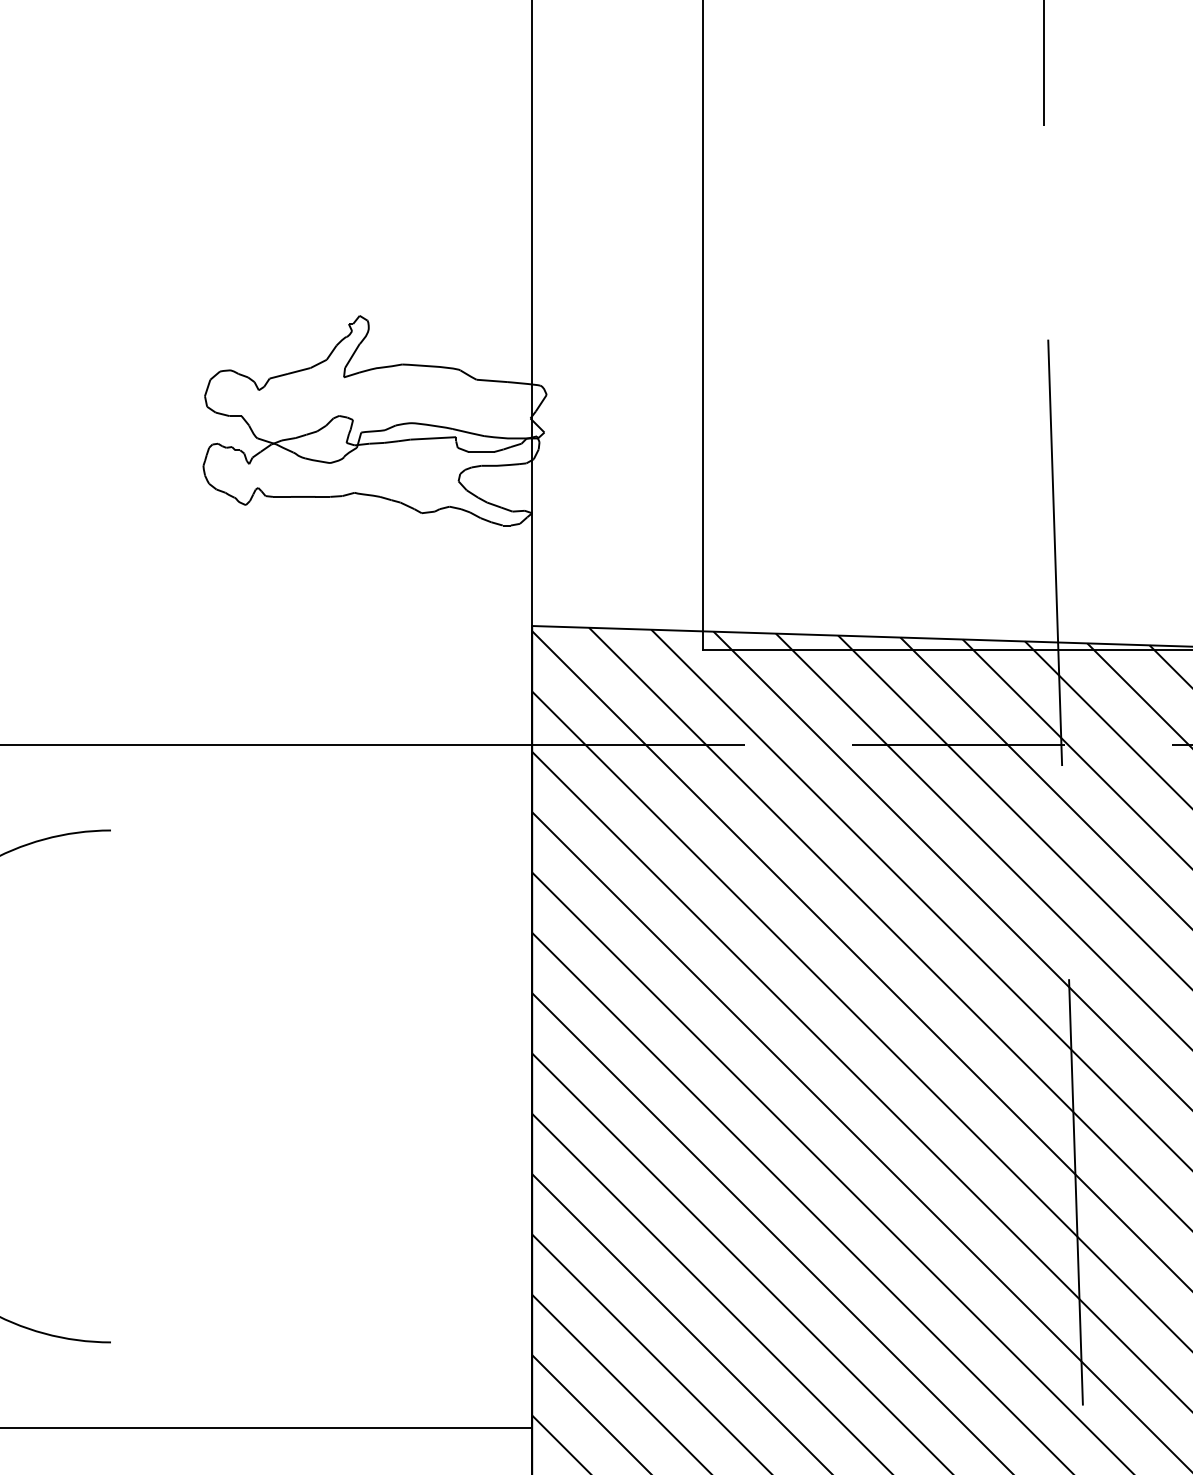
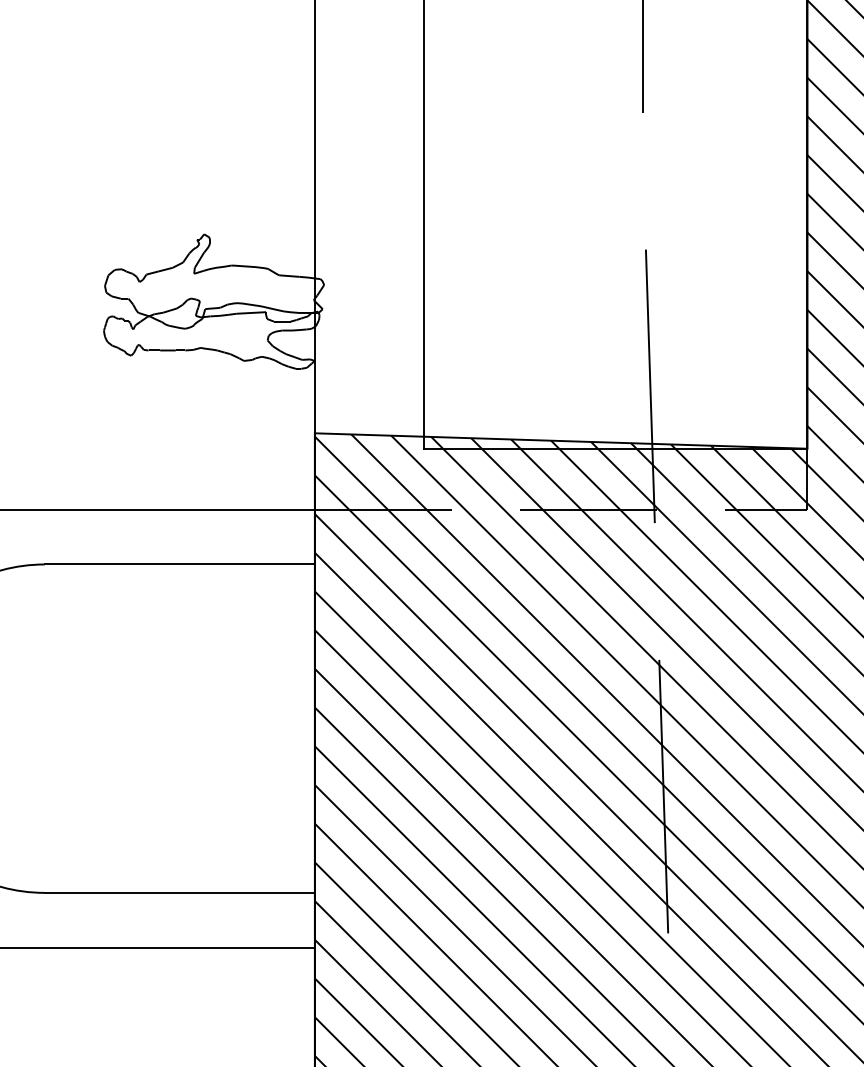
line: (321, 830) -> (179, 564), added
line: (321, 1341) -> (179, 892), added

